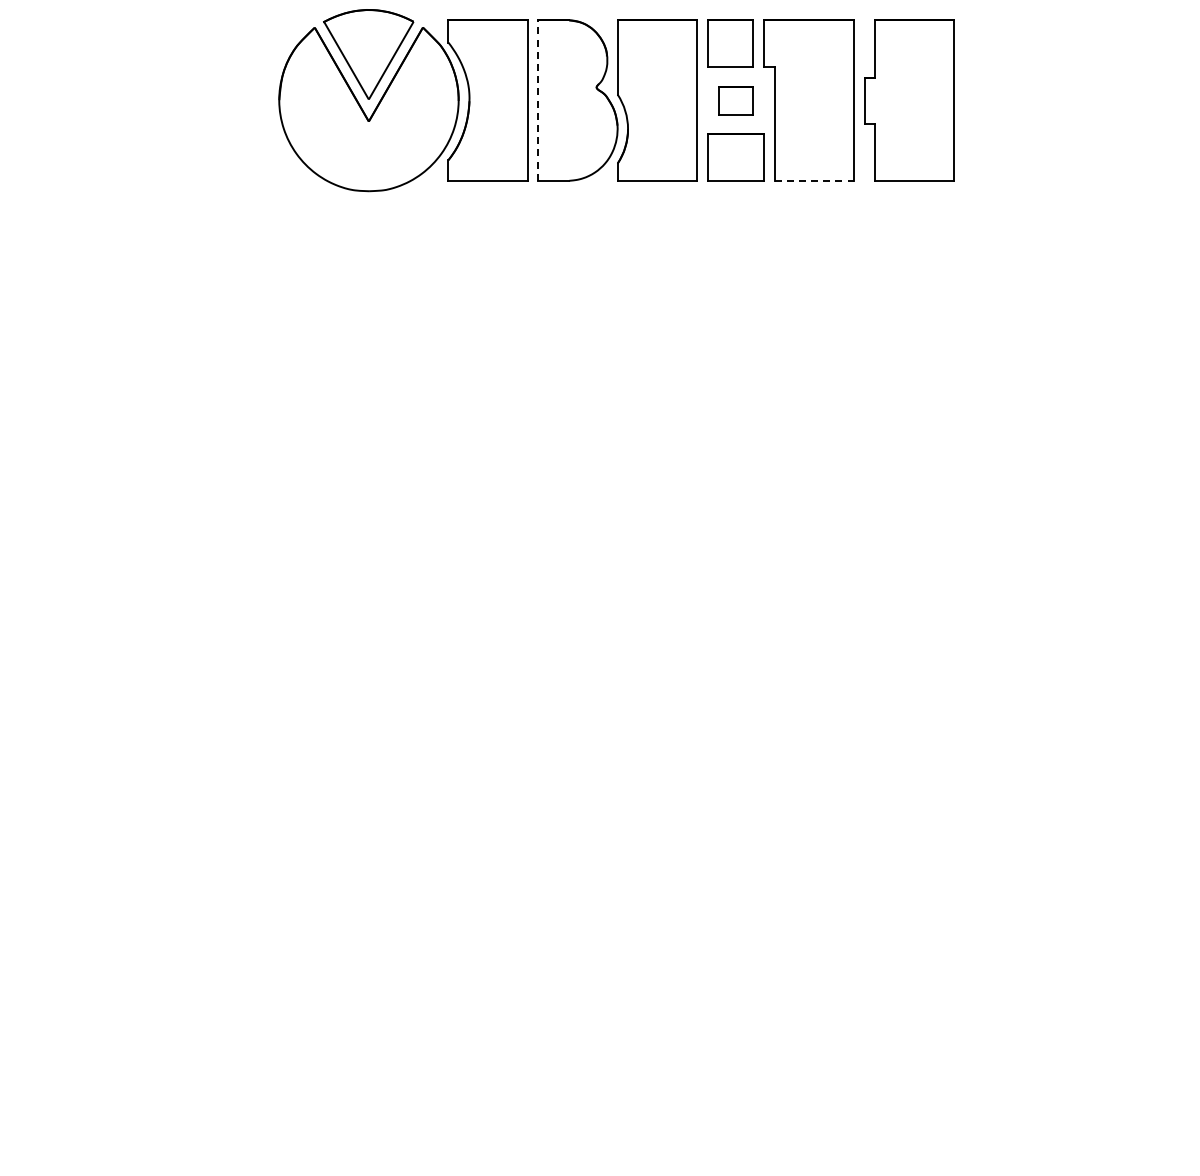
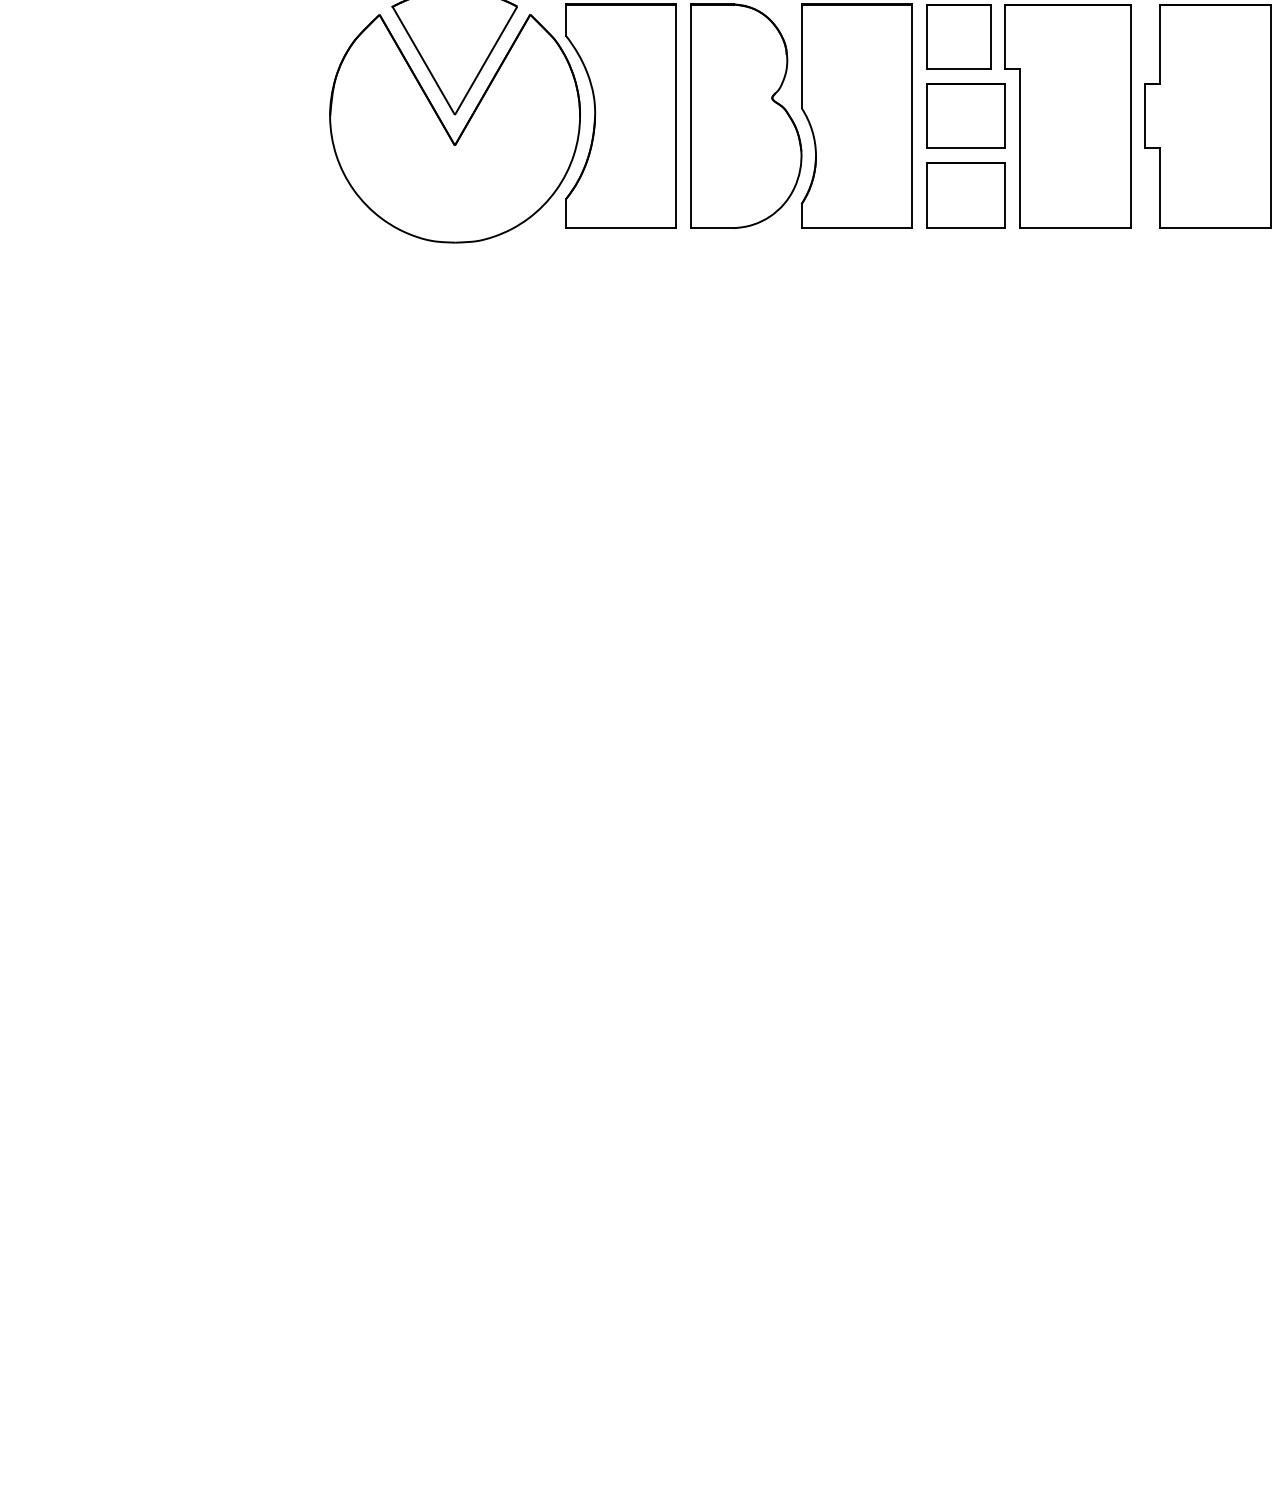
line: (538, 100) -> (691, 116), dashed -> solid
part: (735, 100) -> (965, 116), size x1.67
line: (814, 180) -> (1075, 227), dashed -> solid

